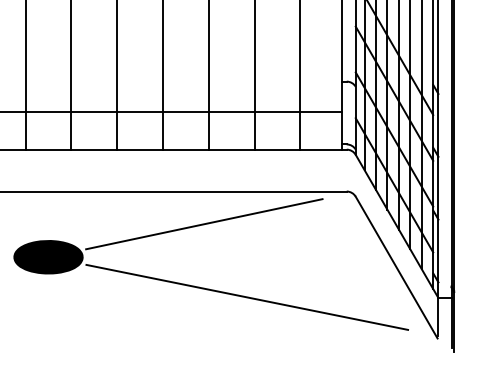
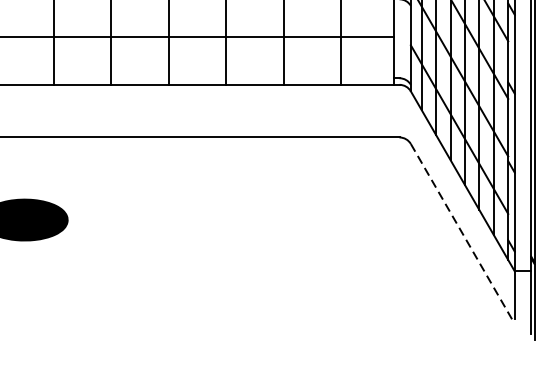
line: (204, 224) -> (220, 178), removed
line: (396, 267) -> (462, 232), solid -> dashed
line: (247, 296) -> (274, 269), removed

